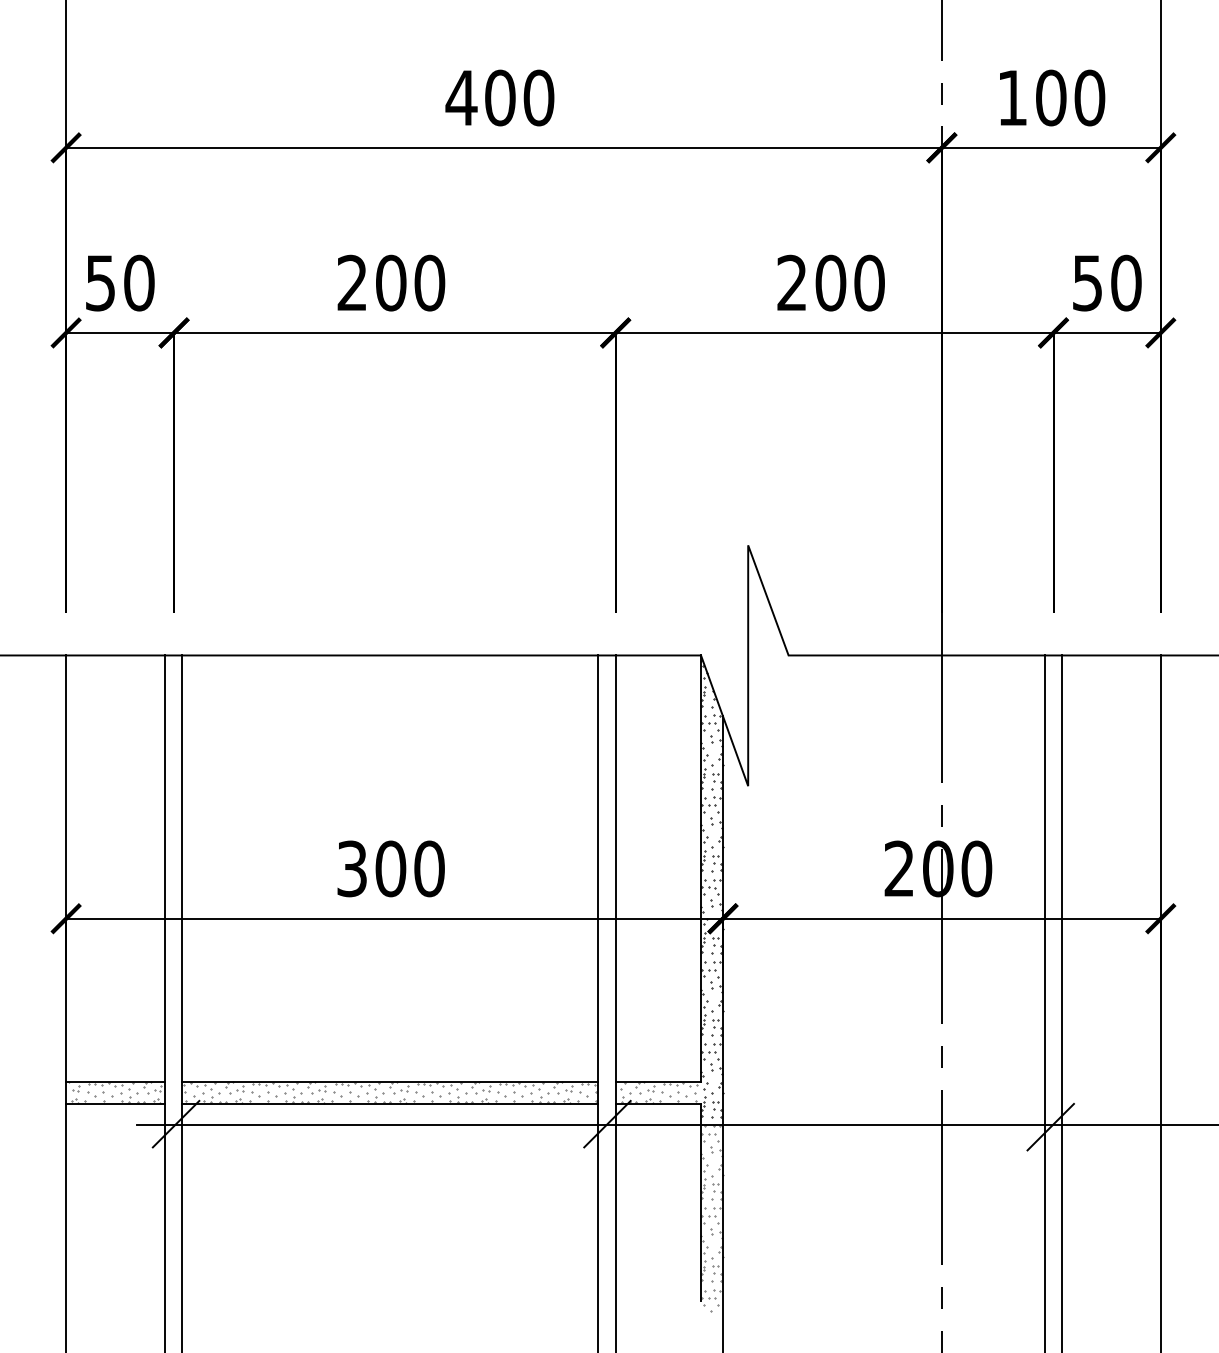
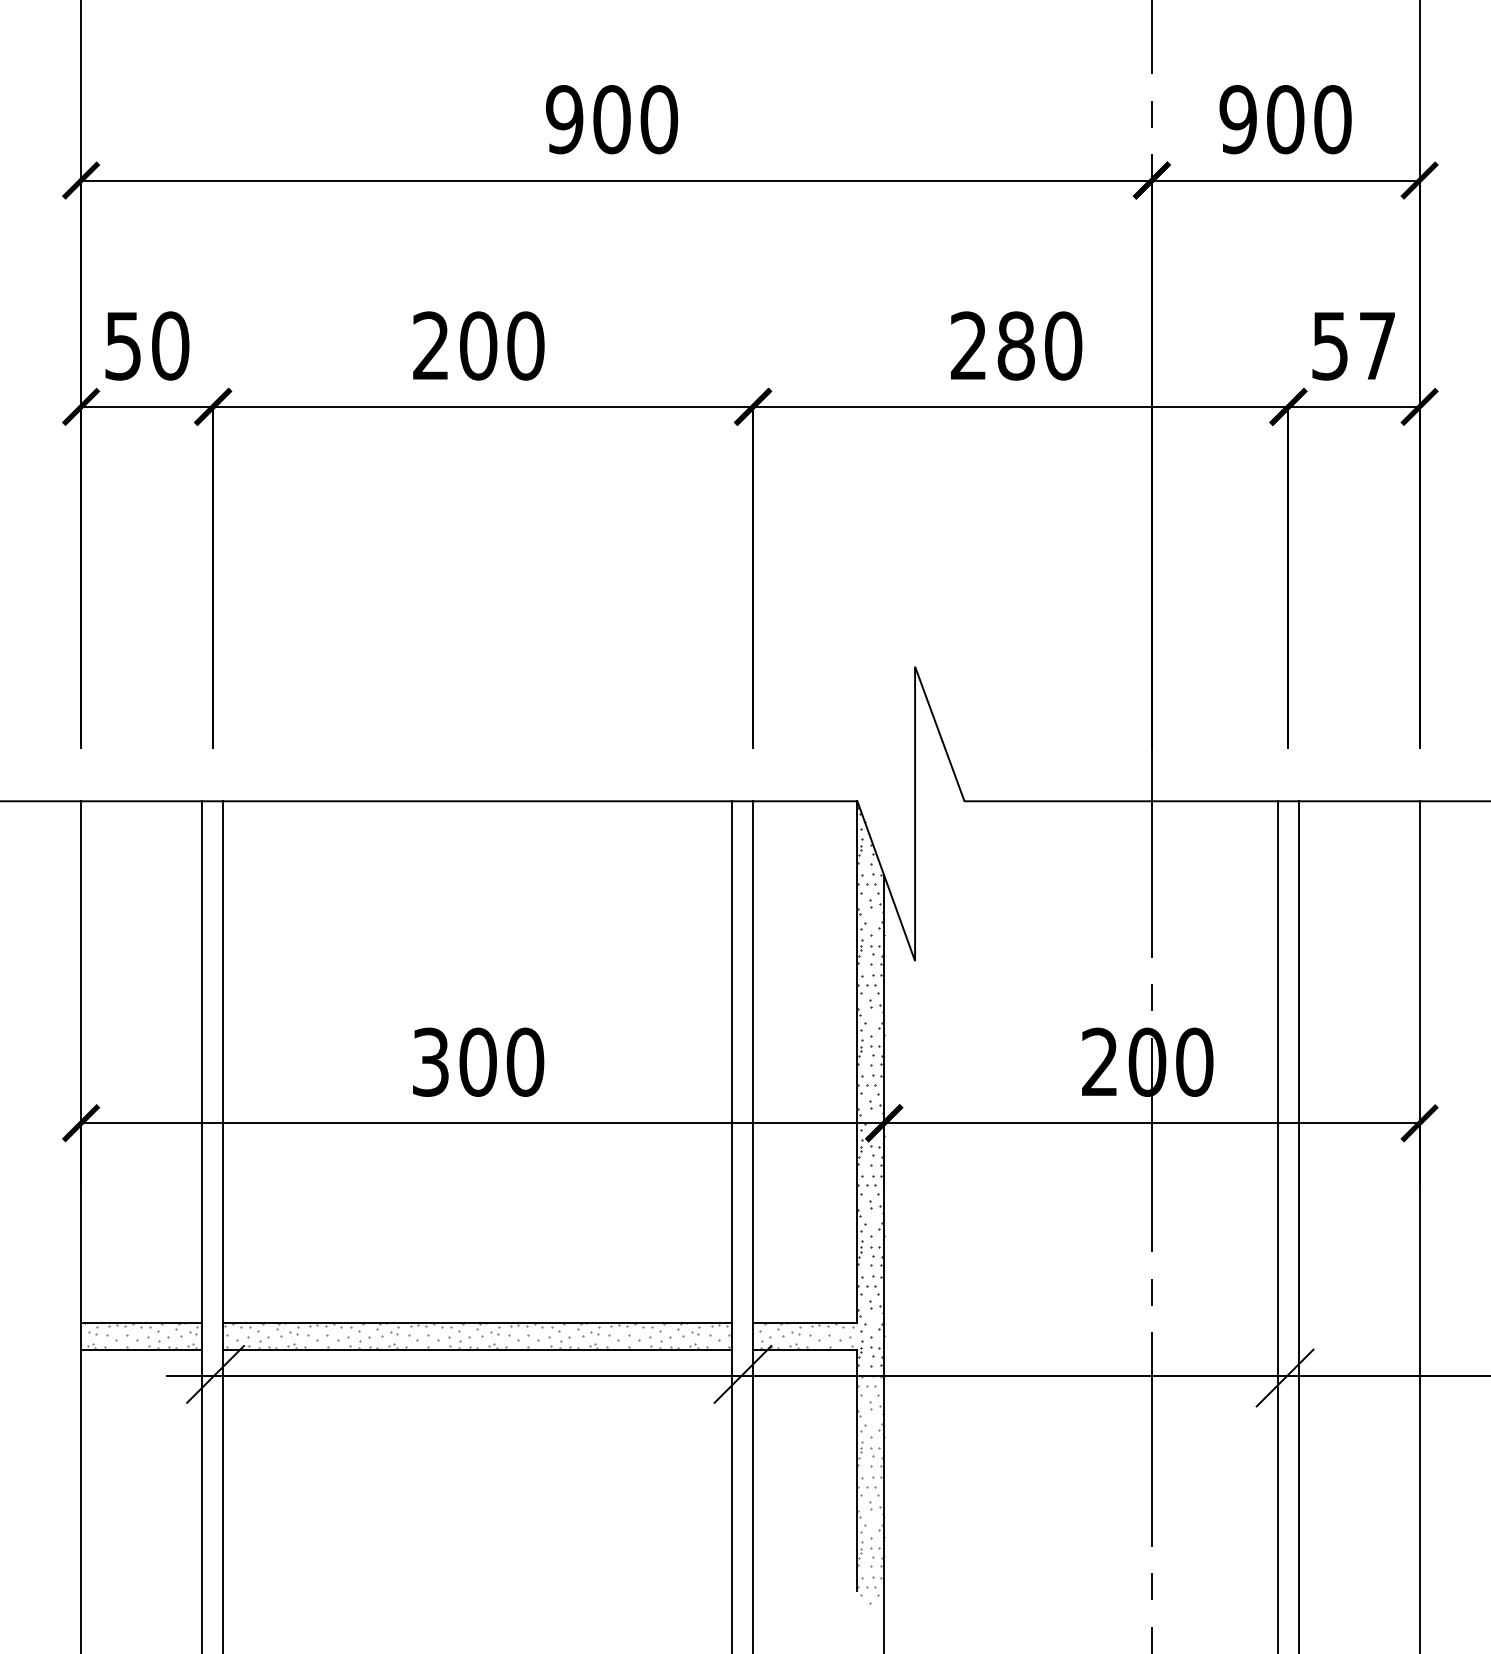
text: (461, 97) -> (564, 119), 400 -> 900
text: (1011, 97) -> (1237, 119), 100 -> 900
text: (830, 282) -> (1015, 345), 200 -> 280
text: (1126, 282) -> (1377, 345), 50 -> 57

